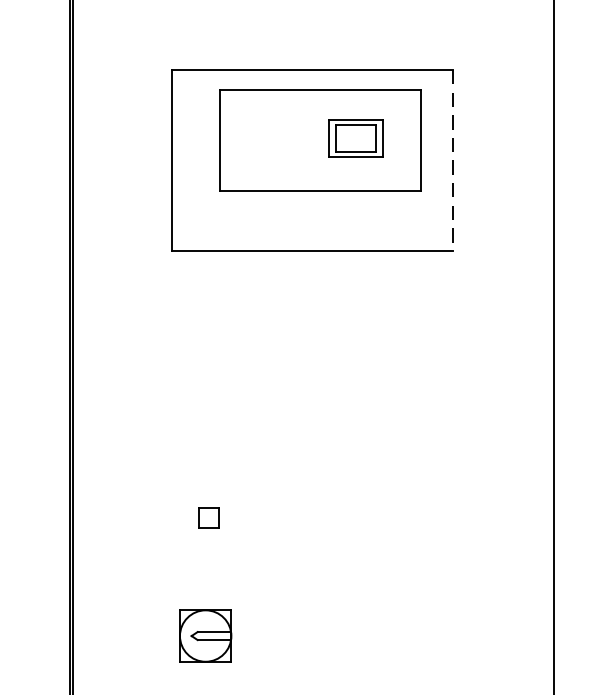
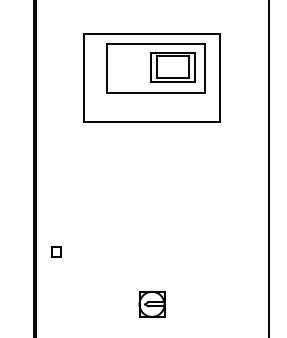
part: (354, 138) -> (172, 67), size x1.67
line: (453, 159) -> (220, 77), dashed -> solid
part: (208, 517) -> (56, 251), moved
part: (204, 636) -> (151, 304), moved

